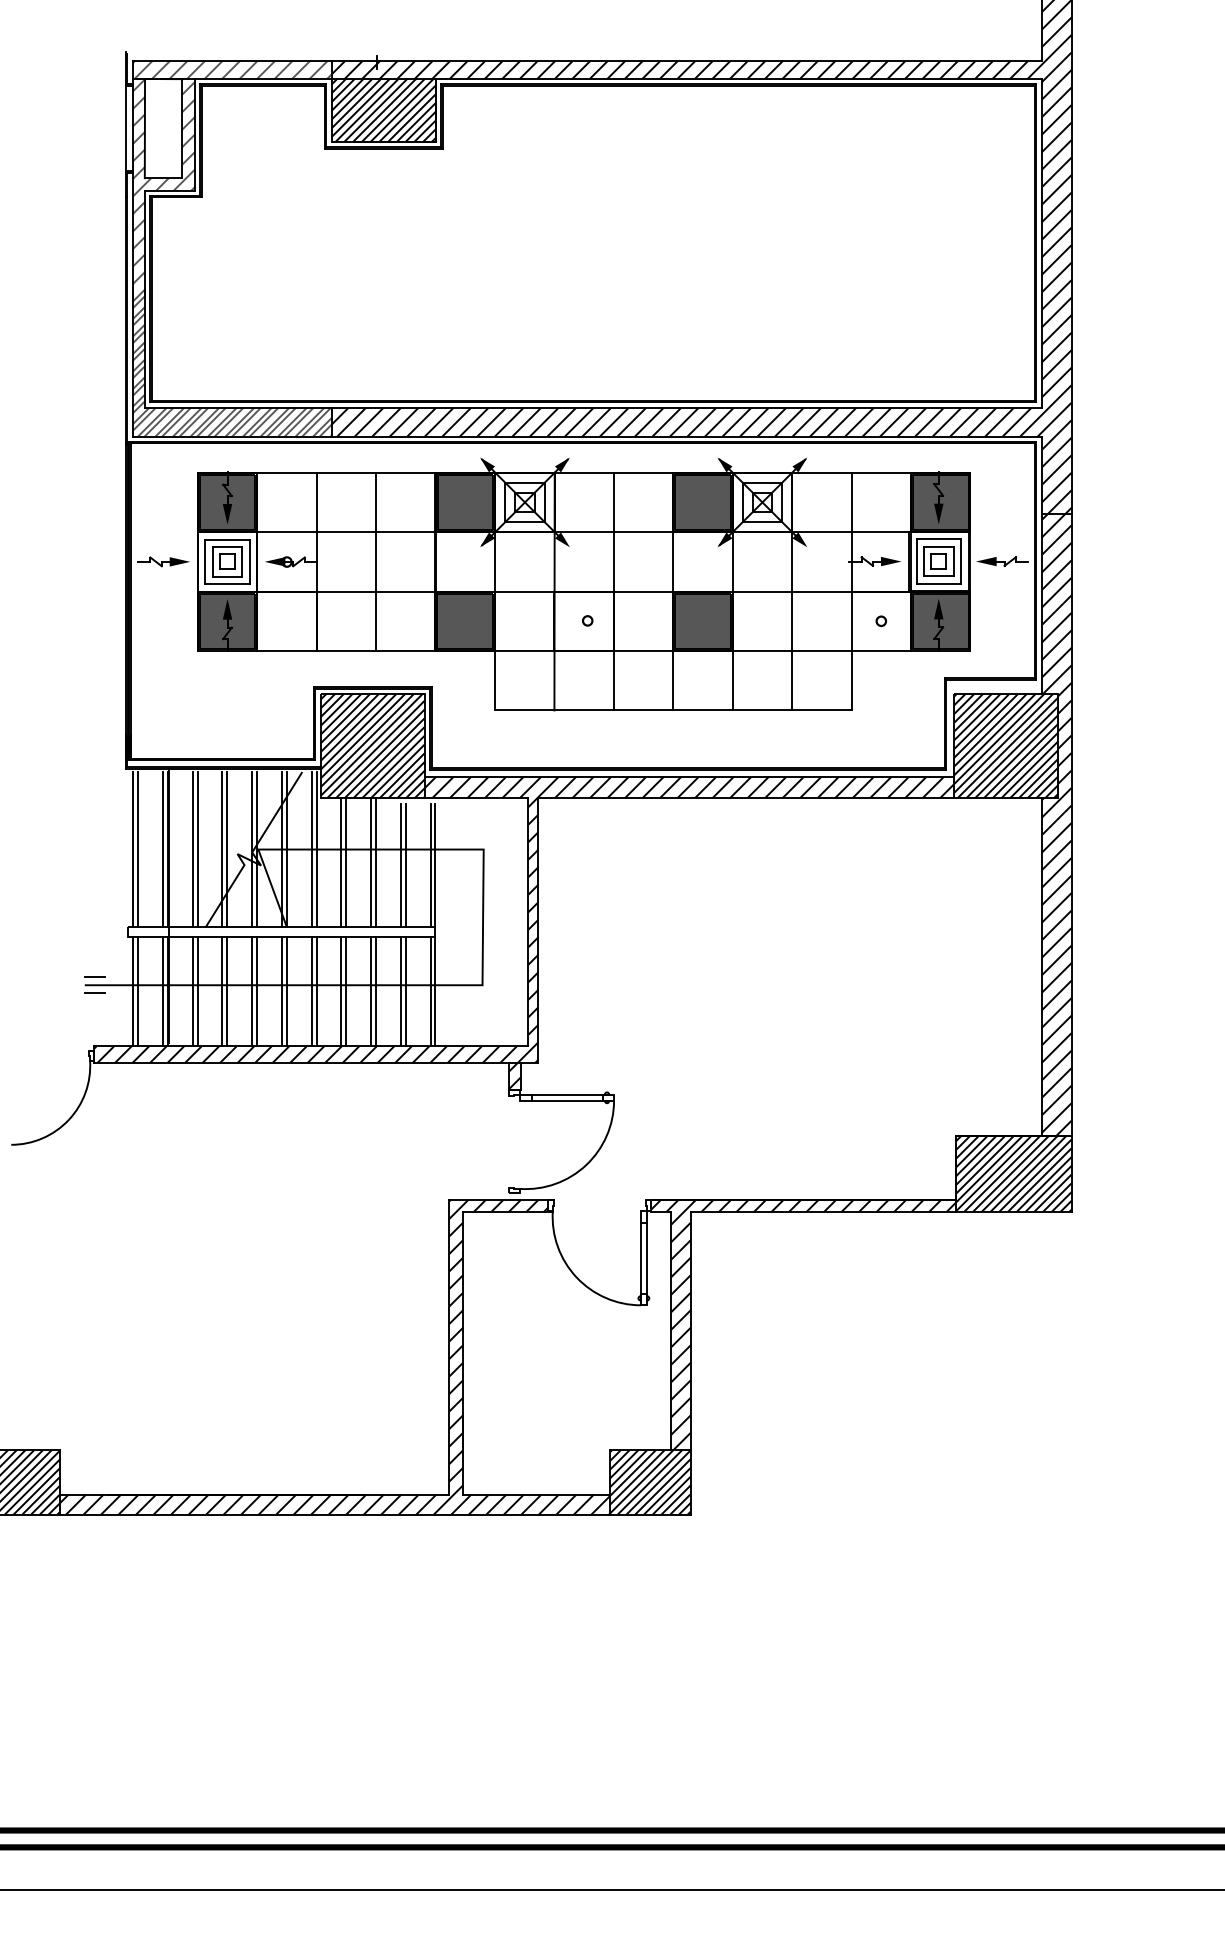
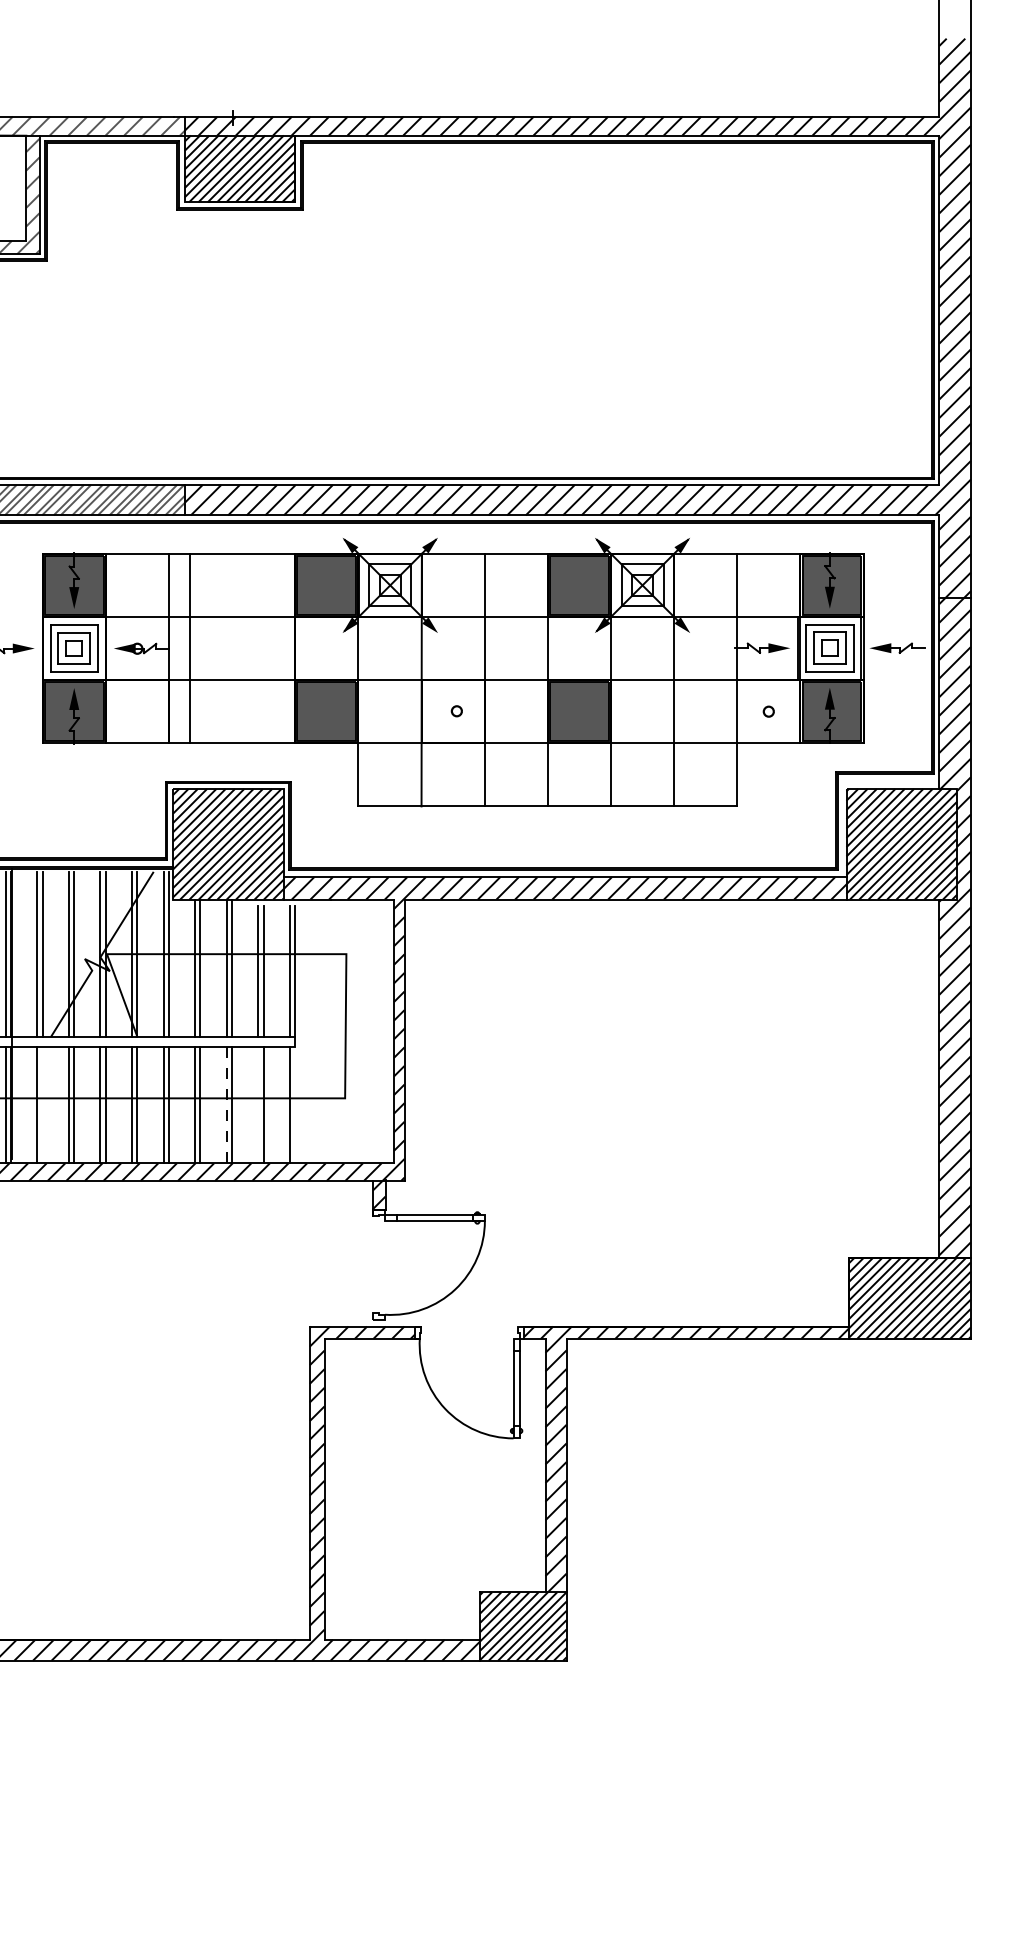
line: (376, 561) -> (190, 648), moved
line: (197, 991) -> (42, 1104), removed
line: (371, 991) -> (227, 1104), solid -> dashed
line: (400, 991) -> (258, 1104), removed
line: (435, 991) -> (295, 1104), removed

